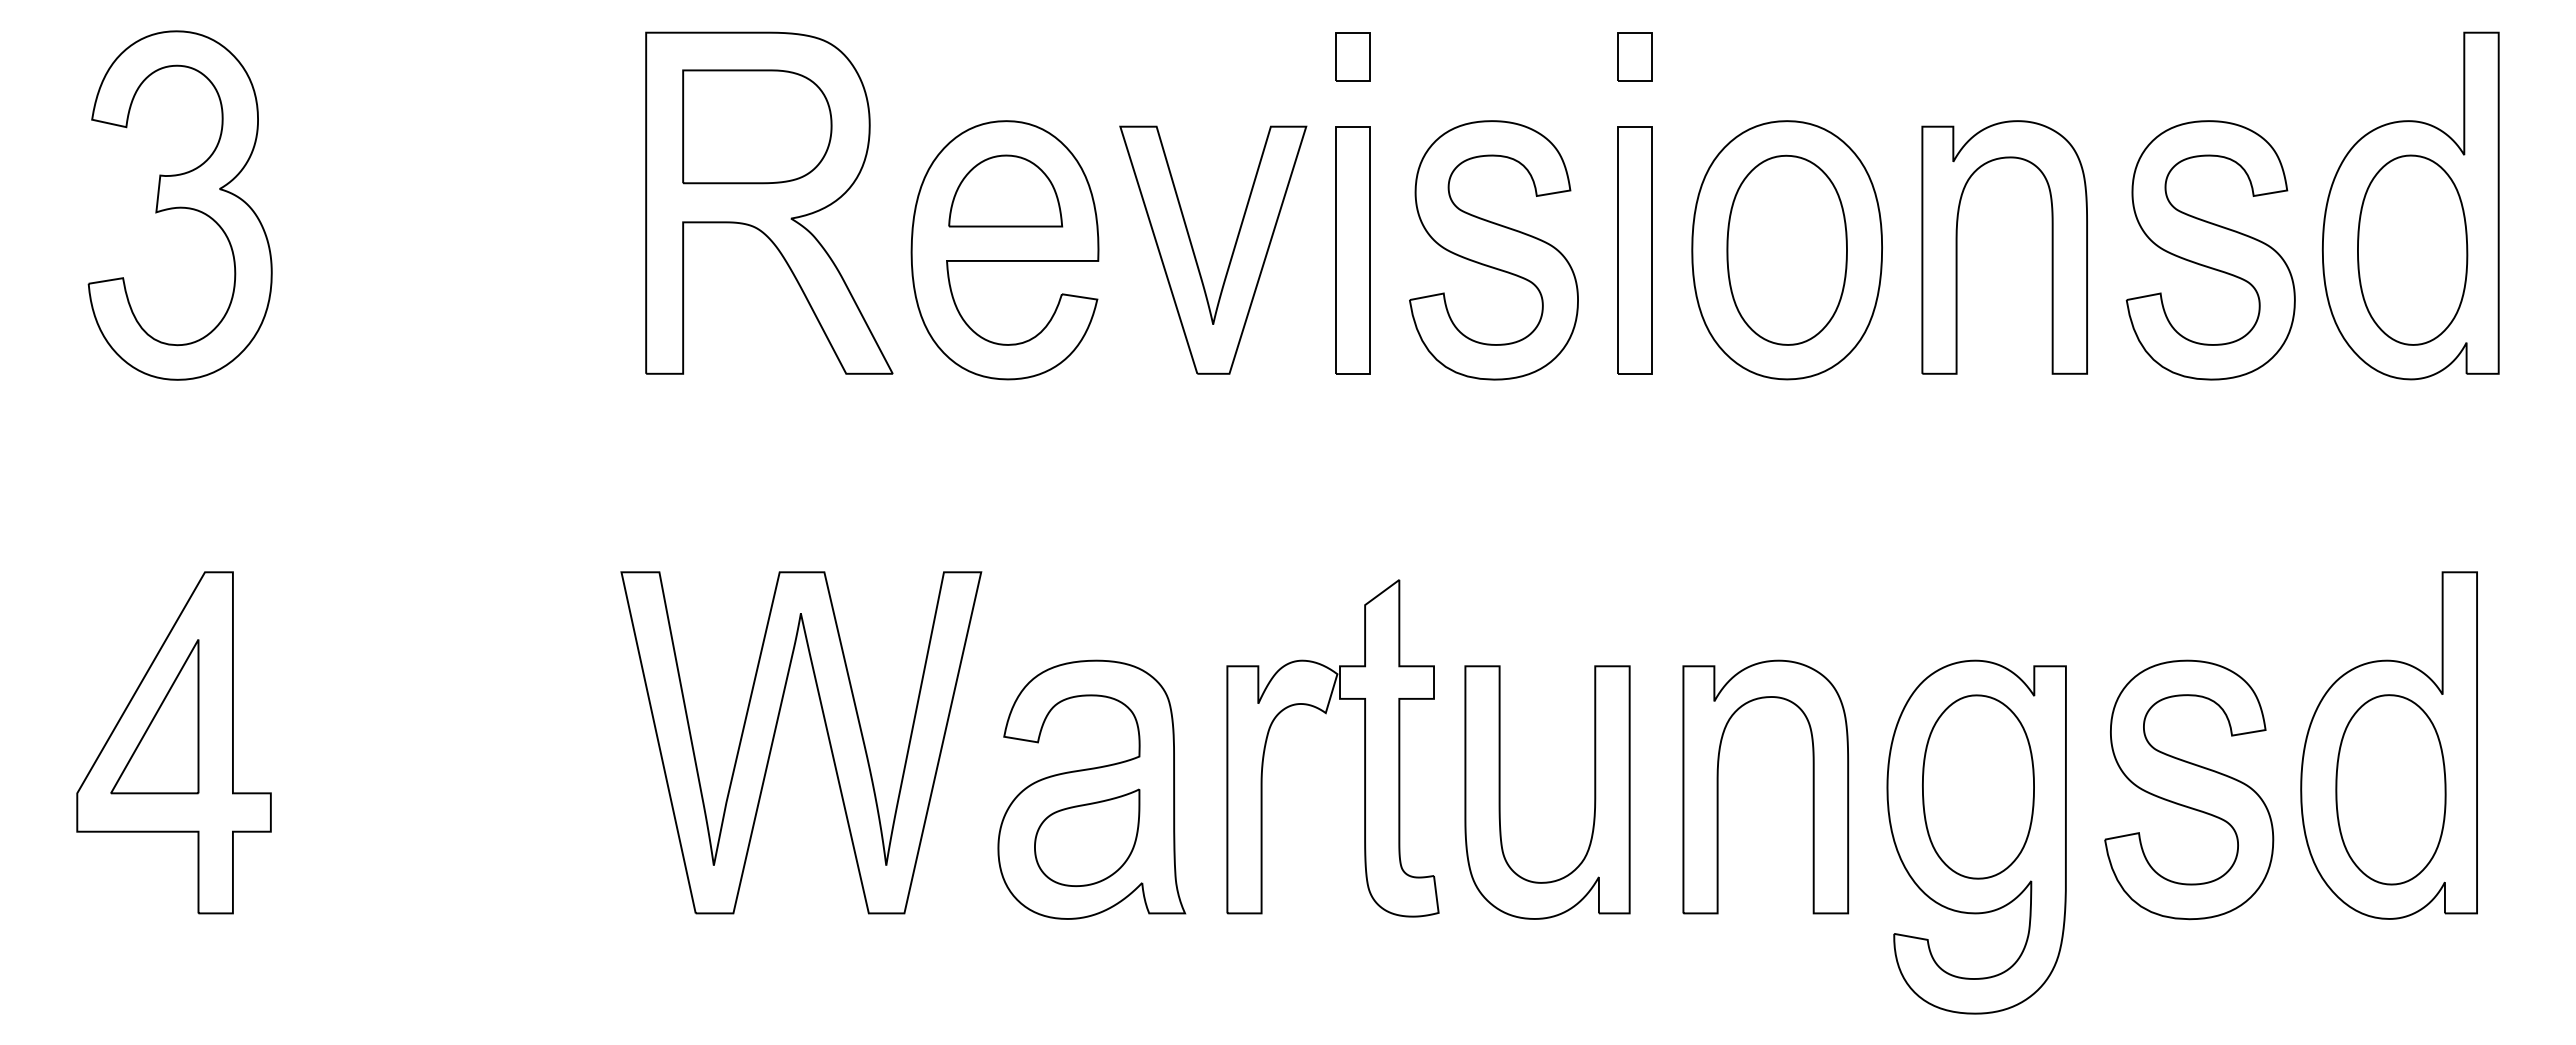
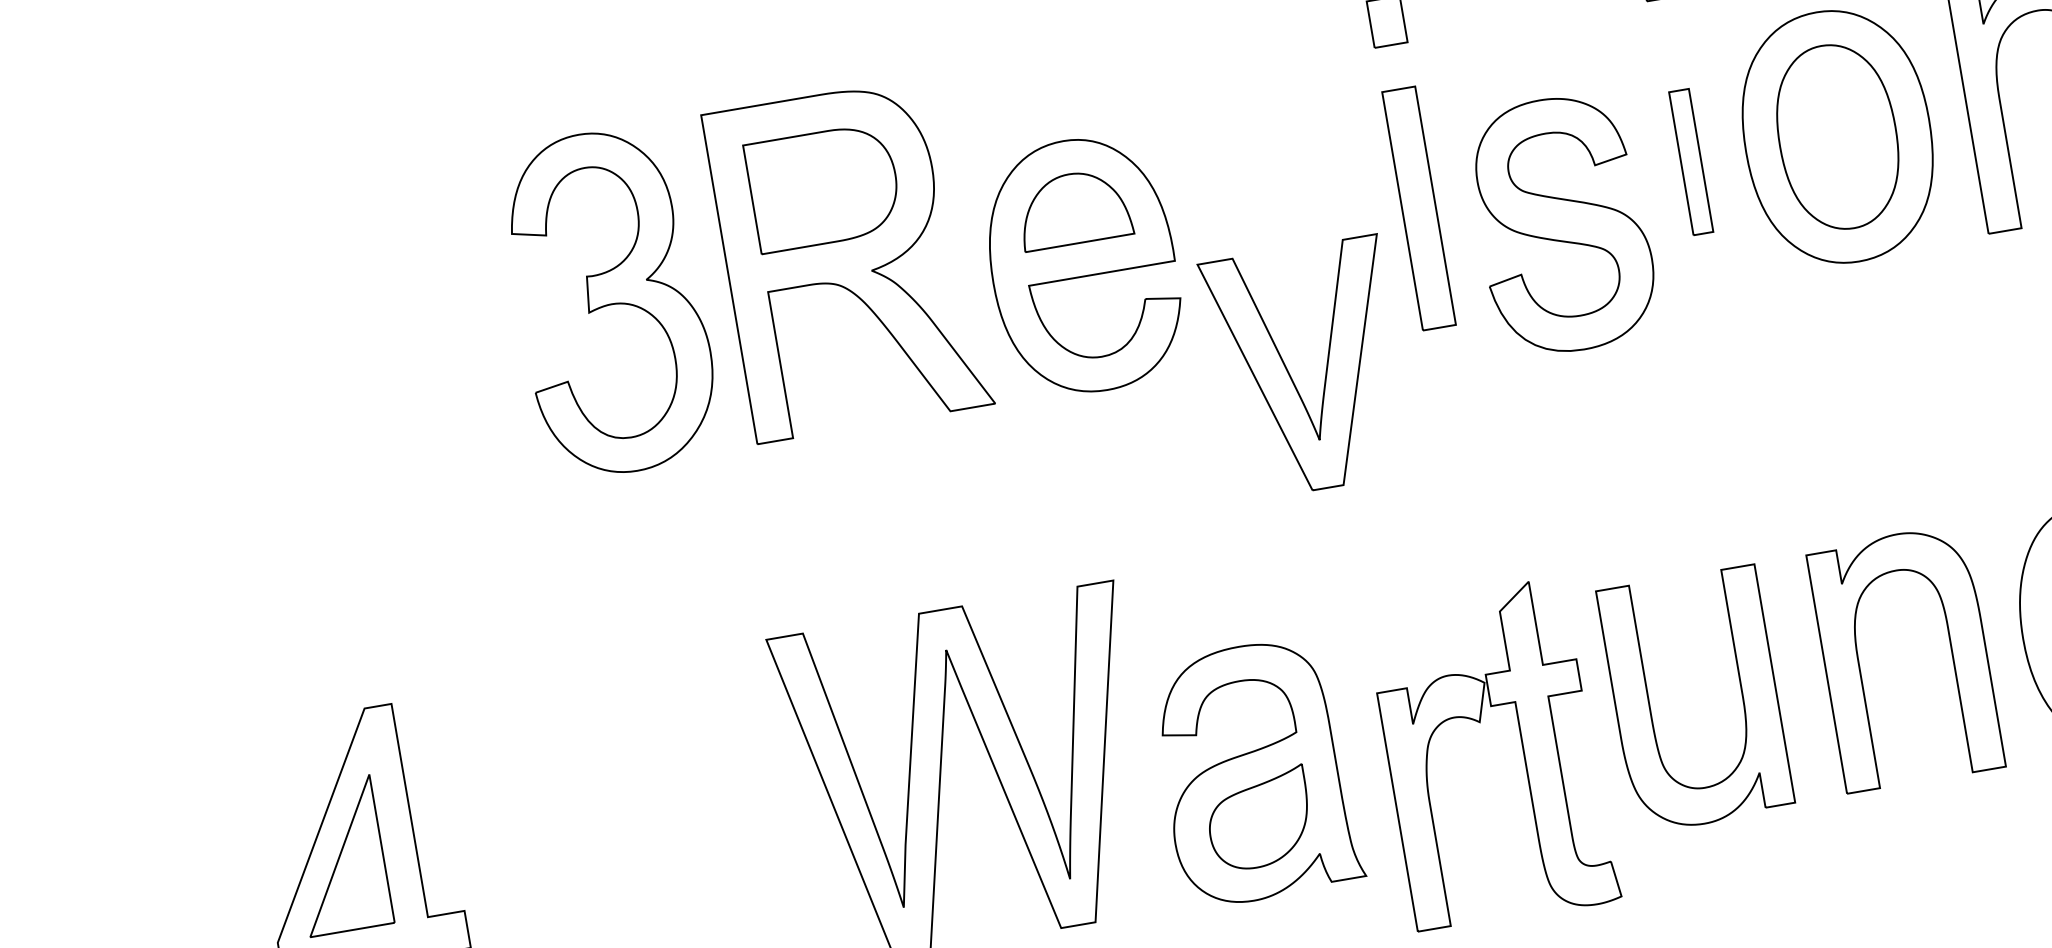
part: (179, 205) -> (610, 302), moved
part: (1493, 250) -> (1562, 225), moved
part: (1634, 250) -> (1690, 162), size x0.6
part: (1195, 254) -> (1291, 375), moved
part: (1364, 748) -> (1522, 750), moved

